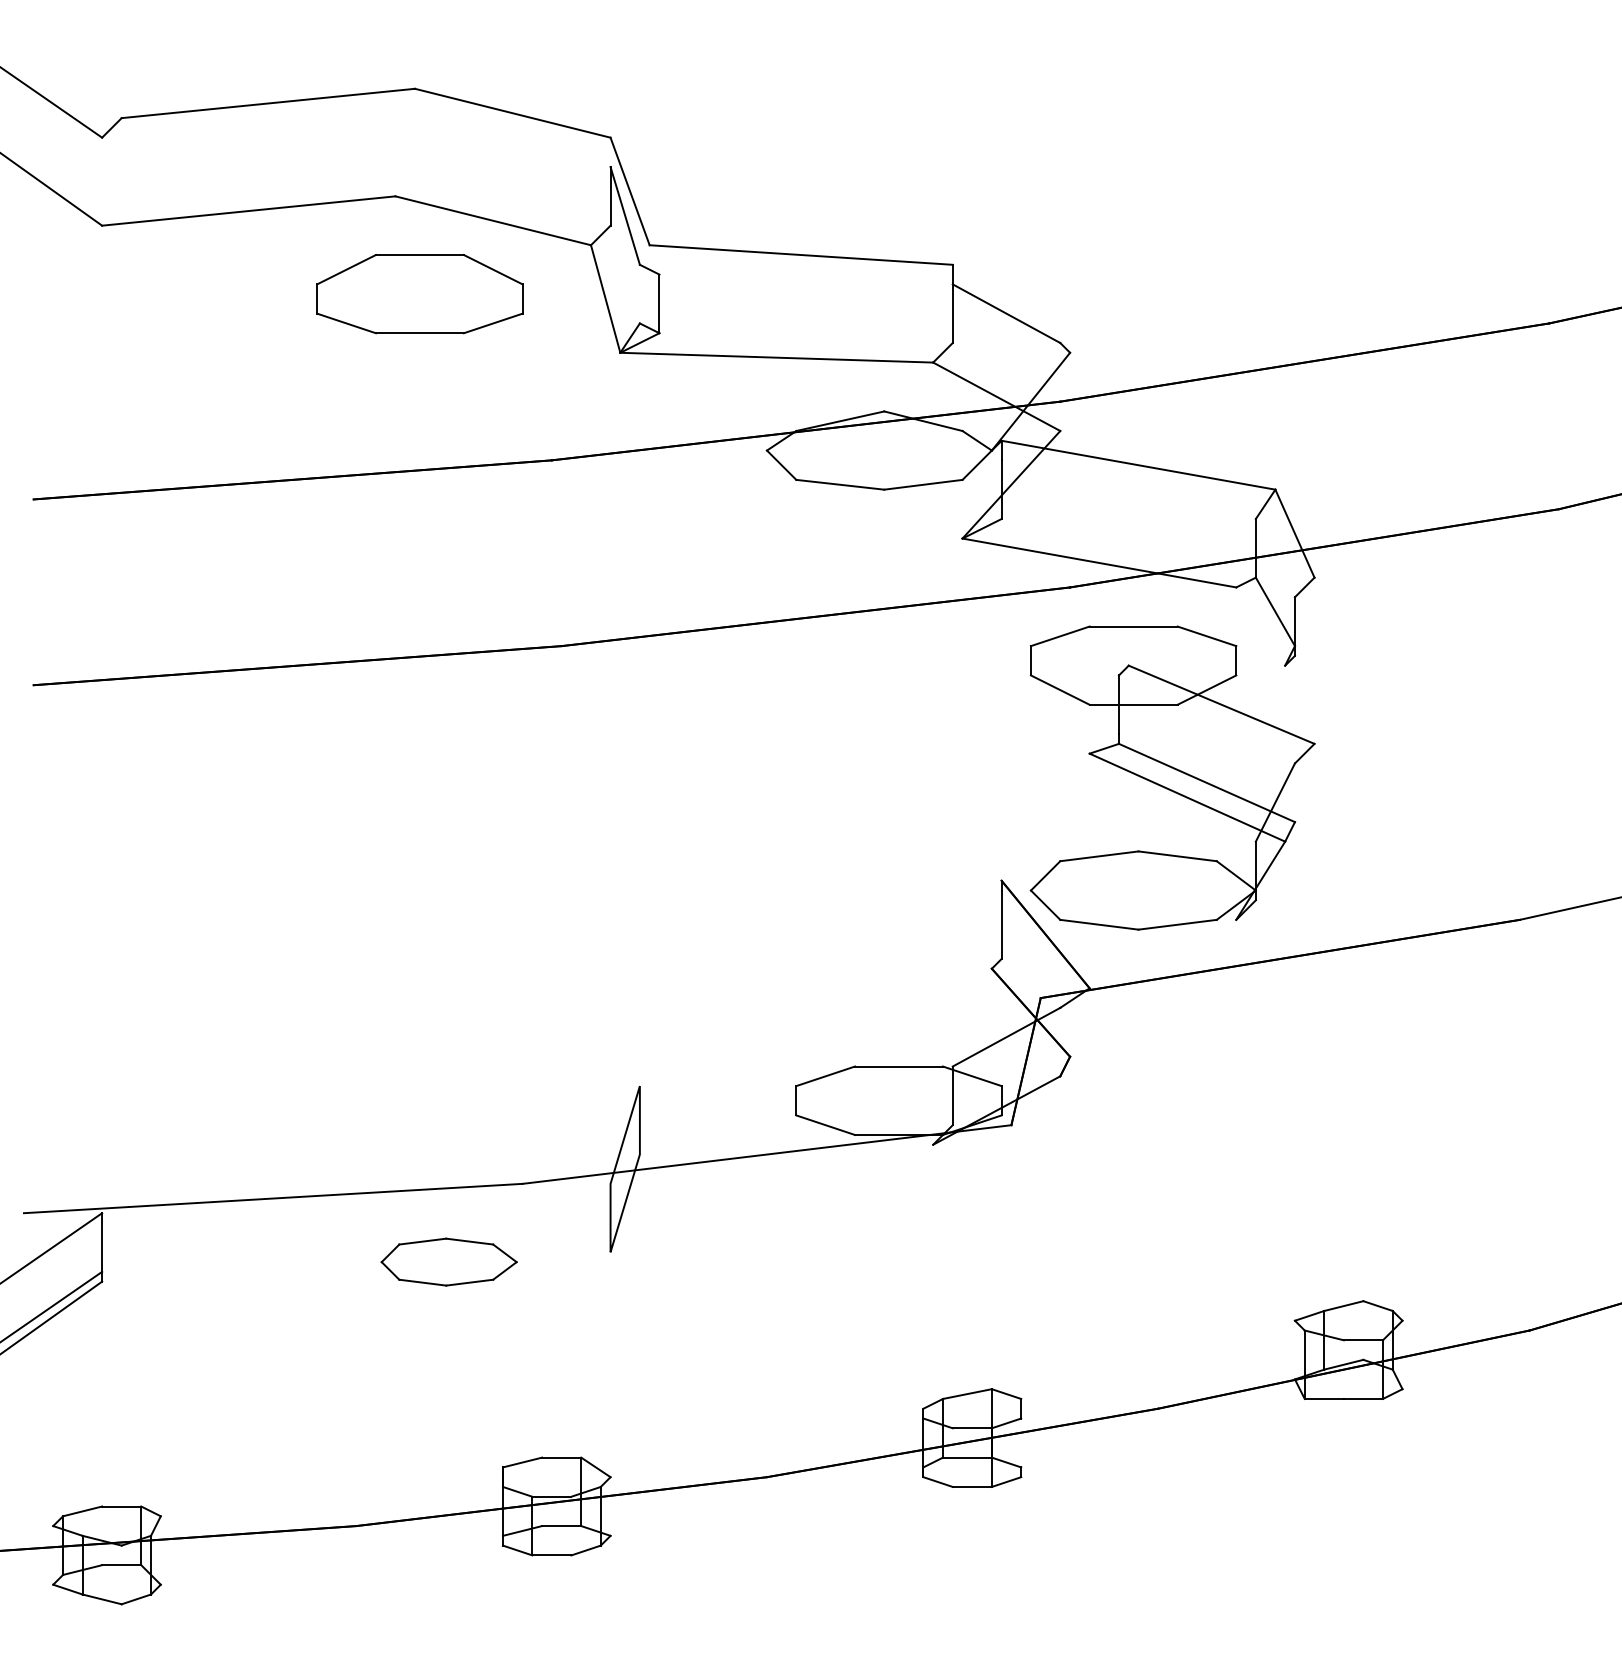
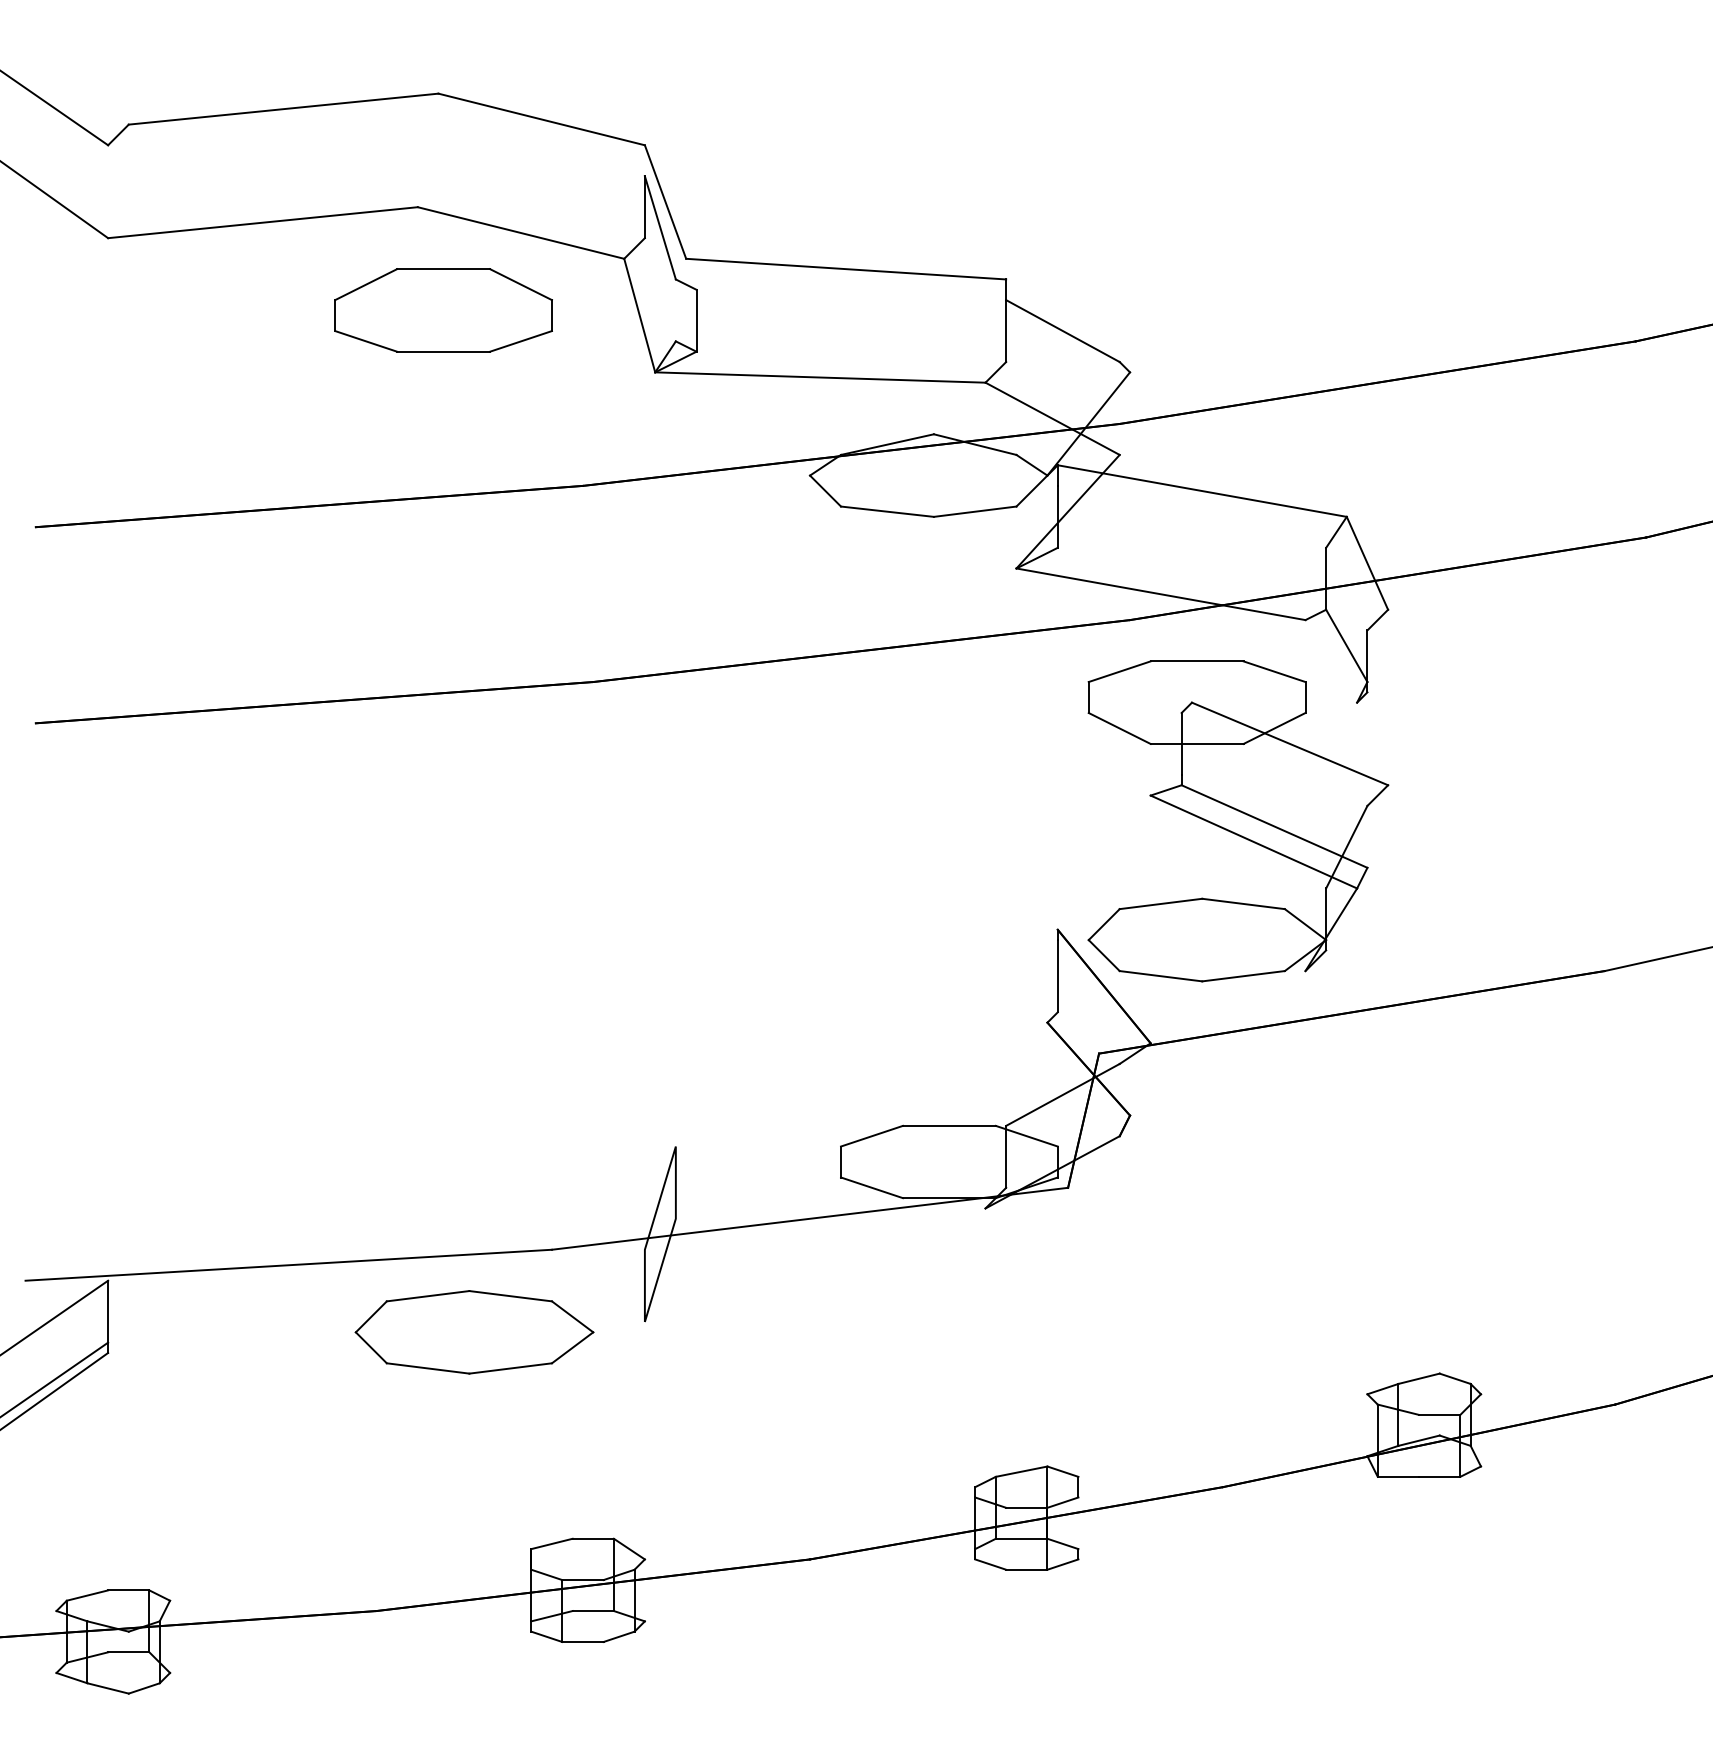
part: (449, 1262) -> (474, 1332), size x1.67

